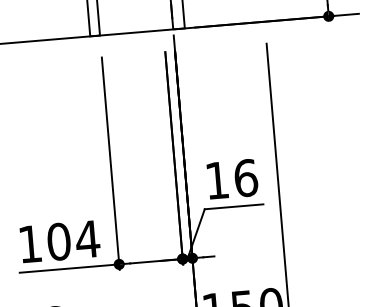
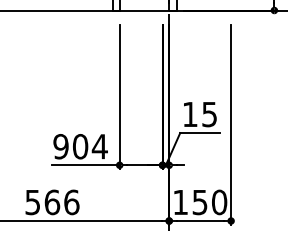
text: (245, 178) -> (209, 114), 16 -> 15
text: (29, 243) -> (60, 146), 104 -> 904

